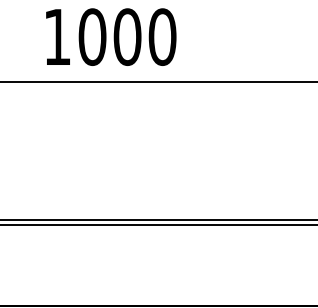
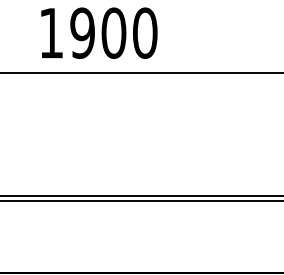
text: (92, 36) -> (82, 32), 1000 -> 1900

